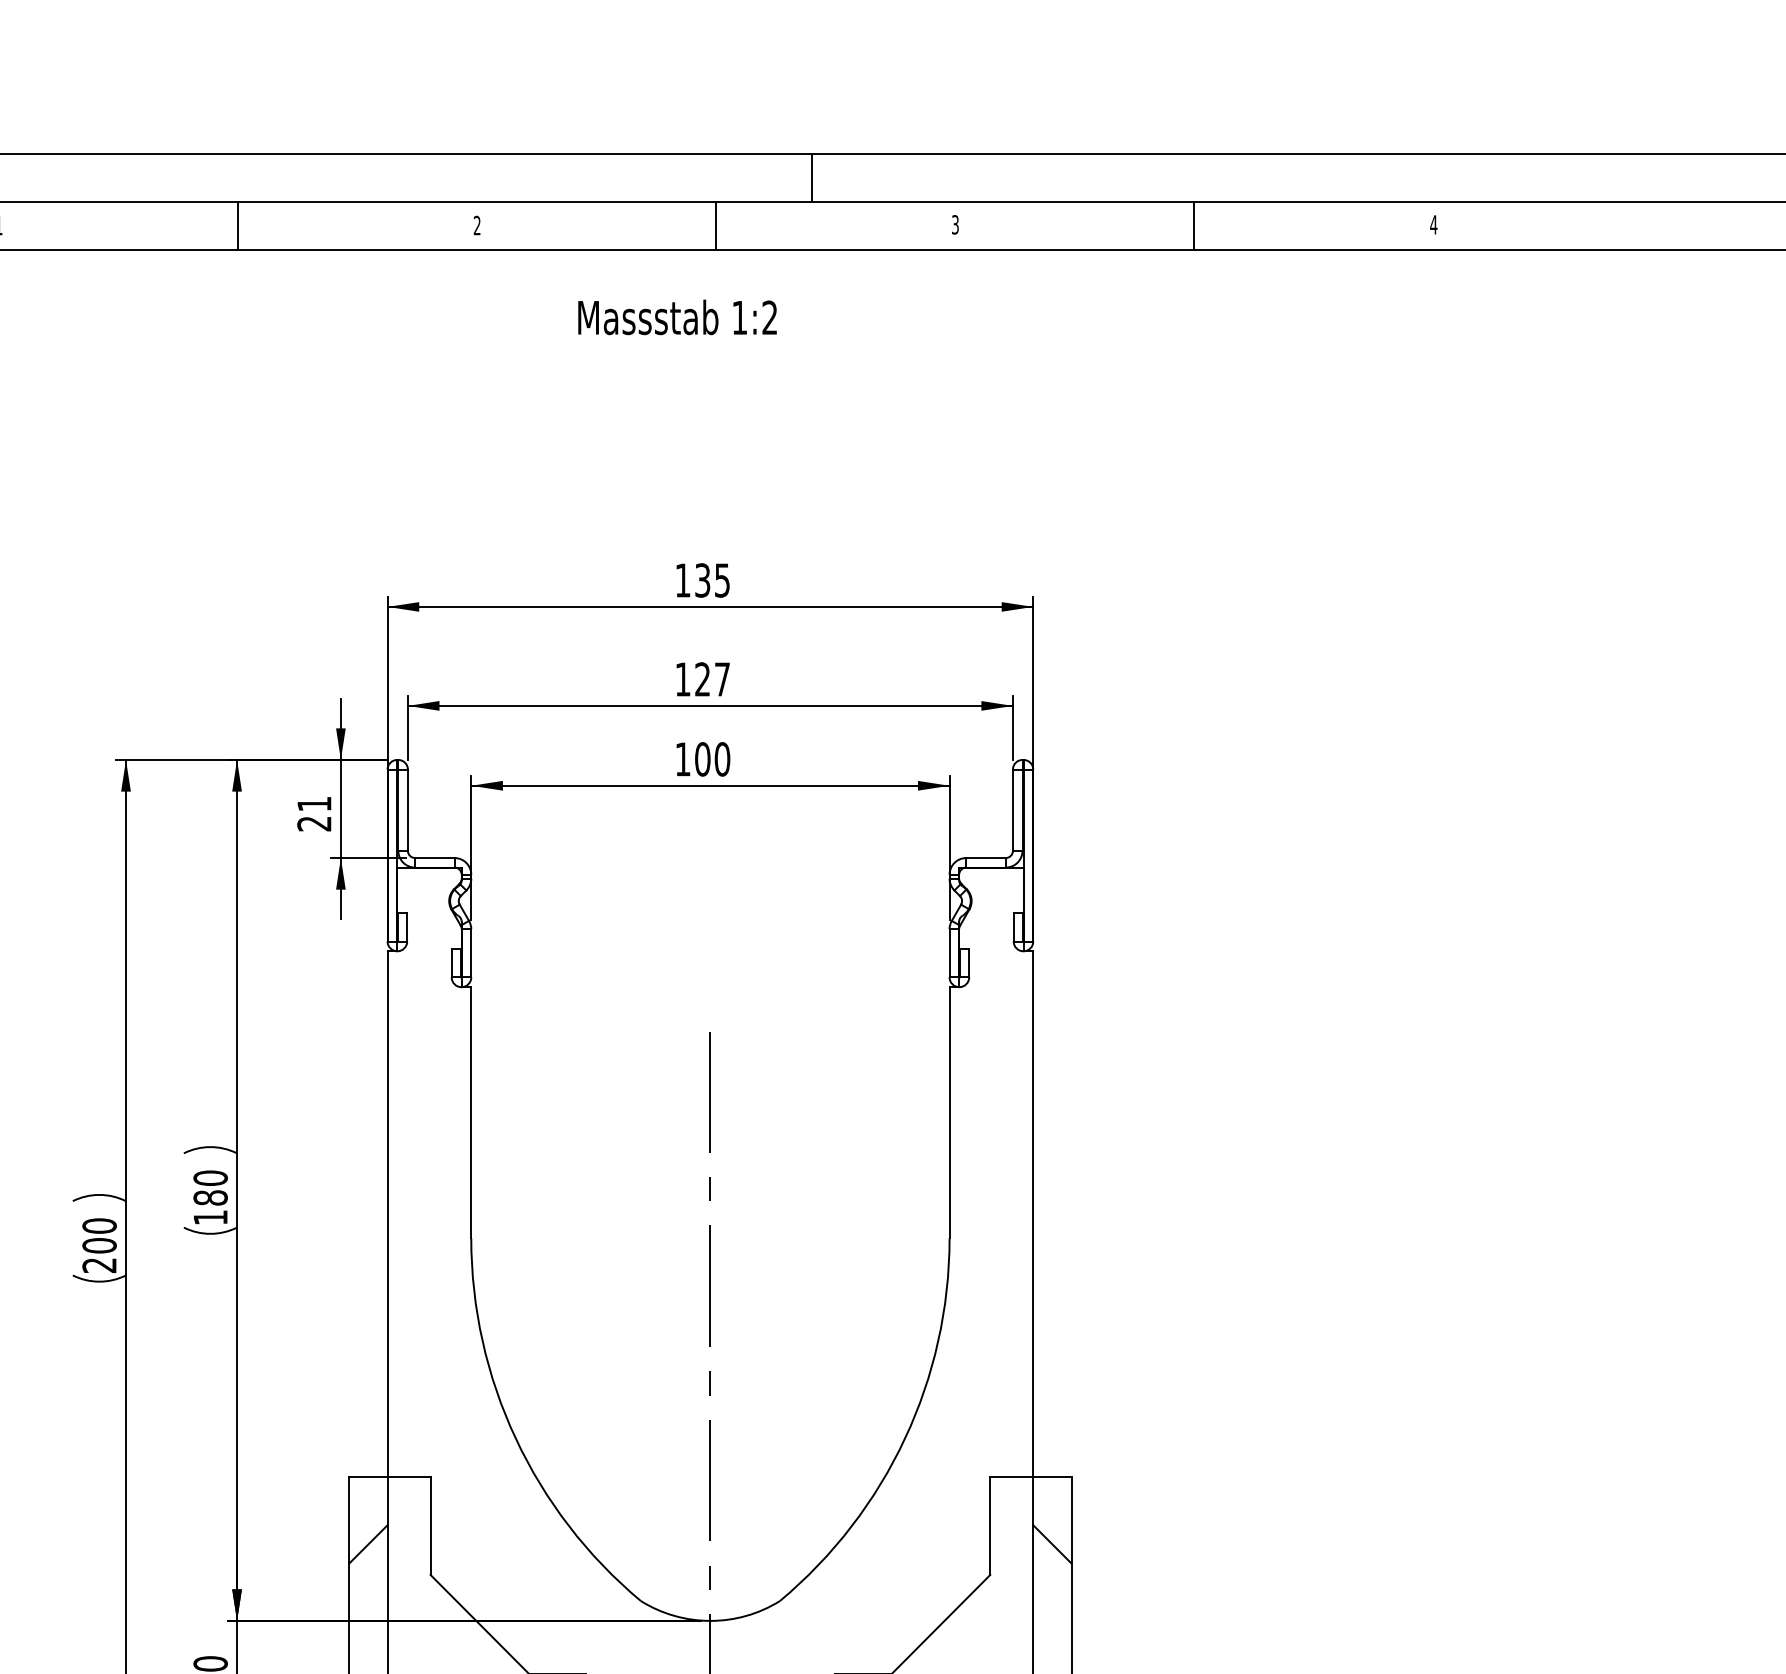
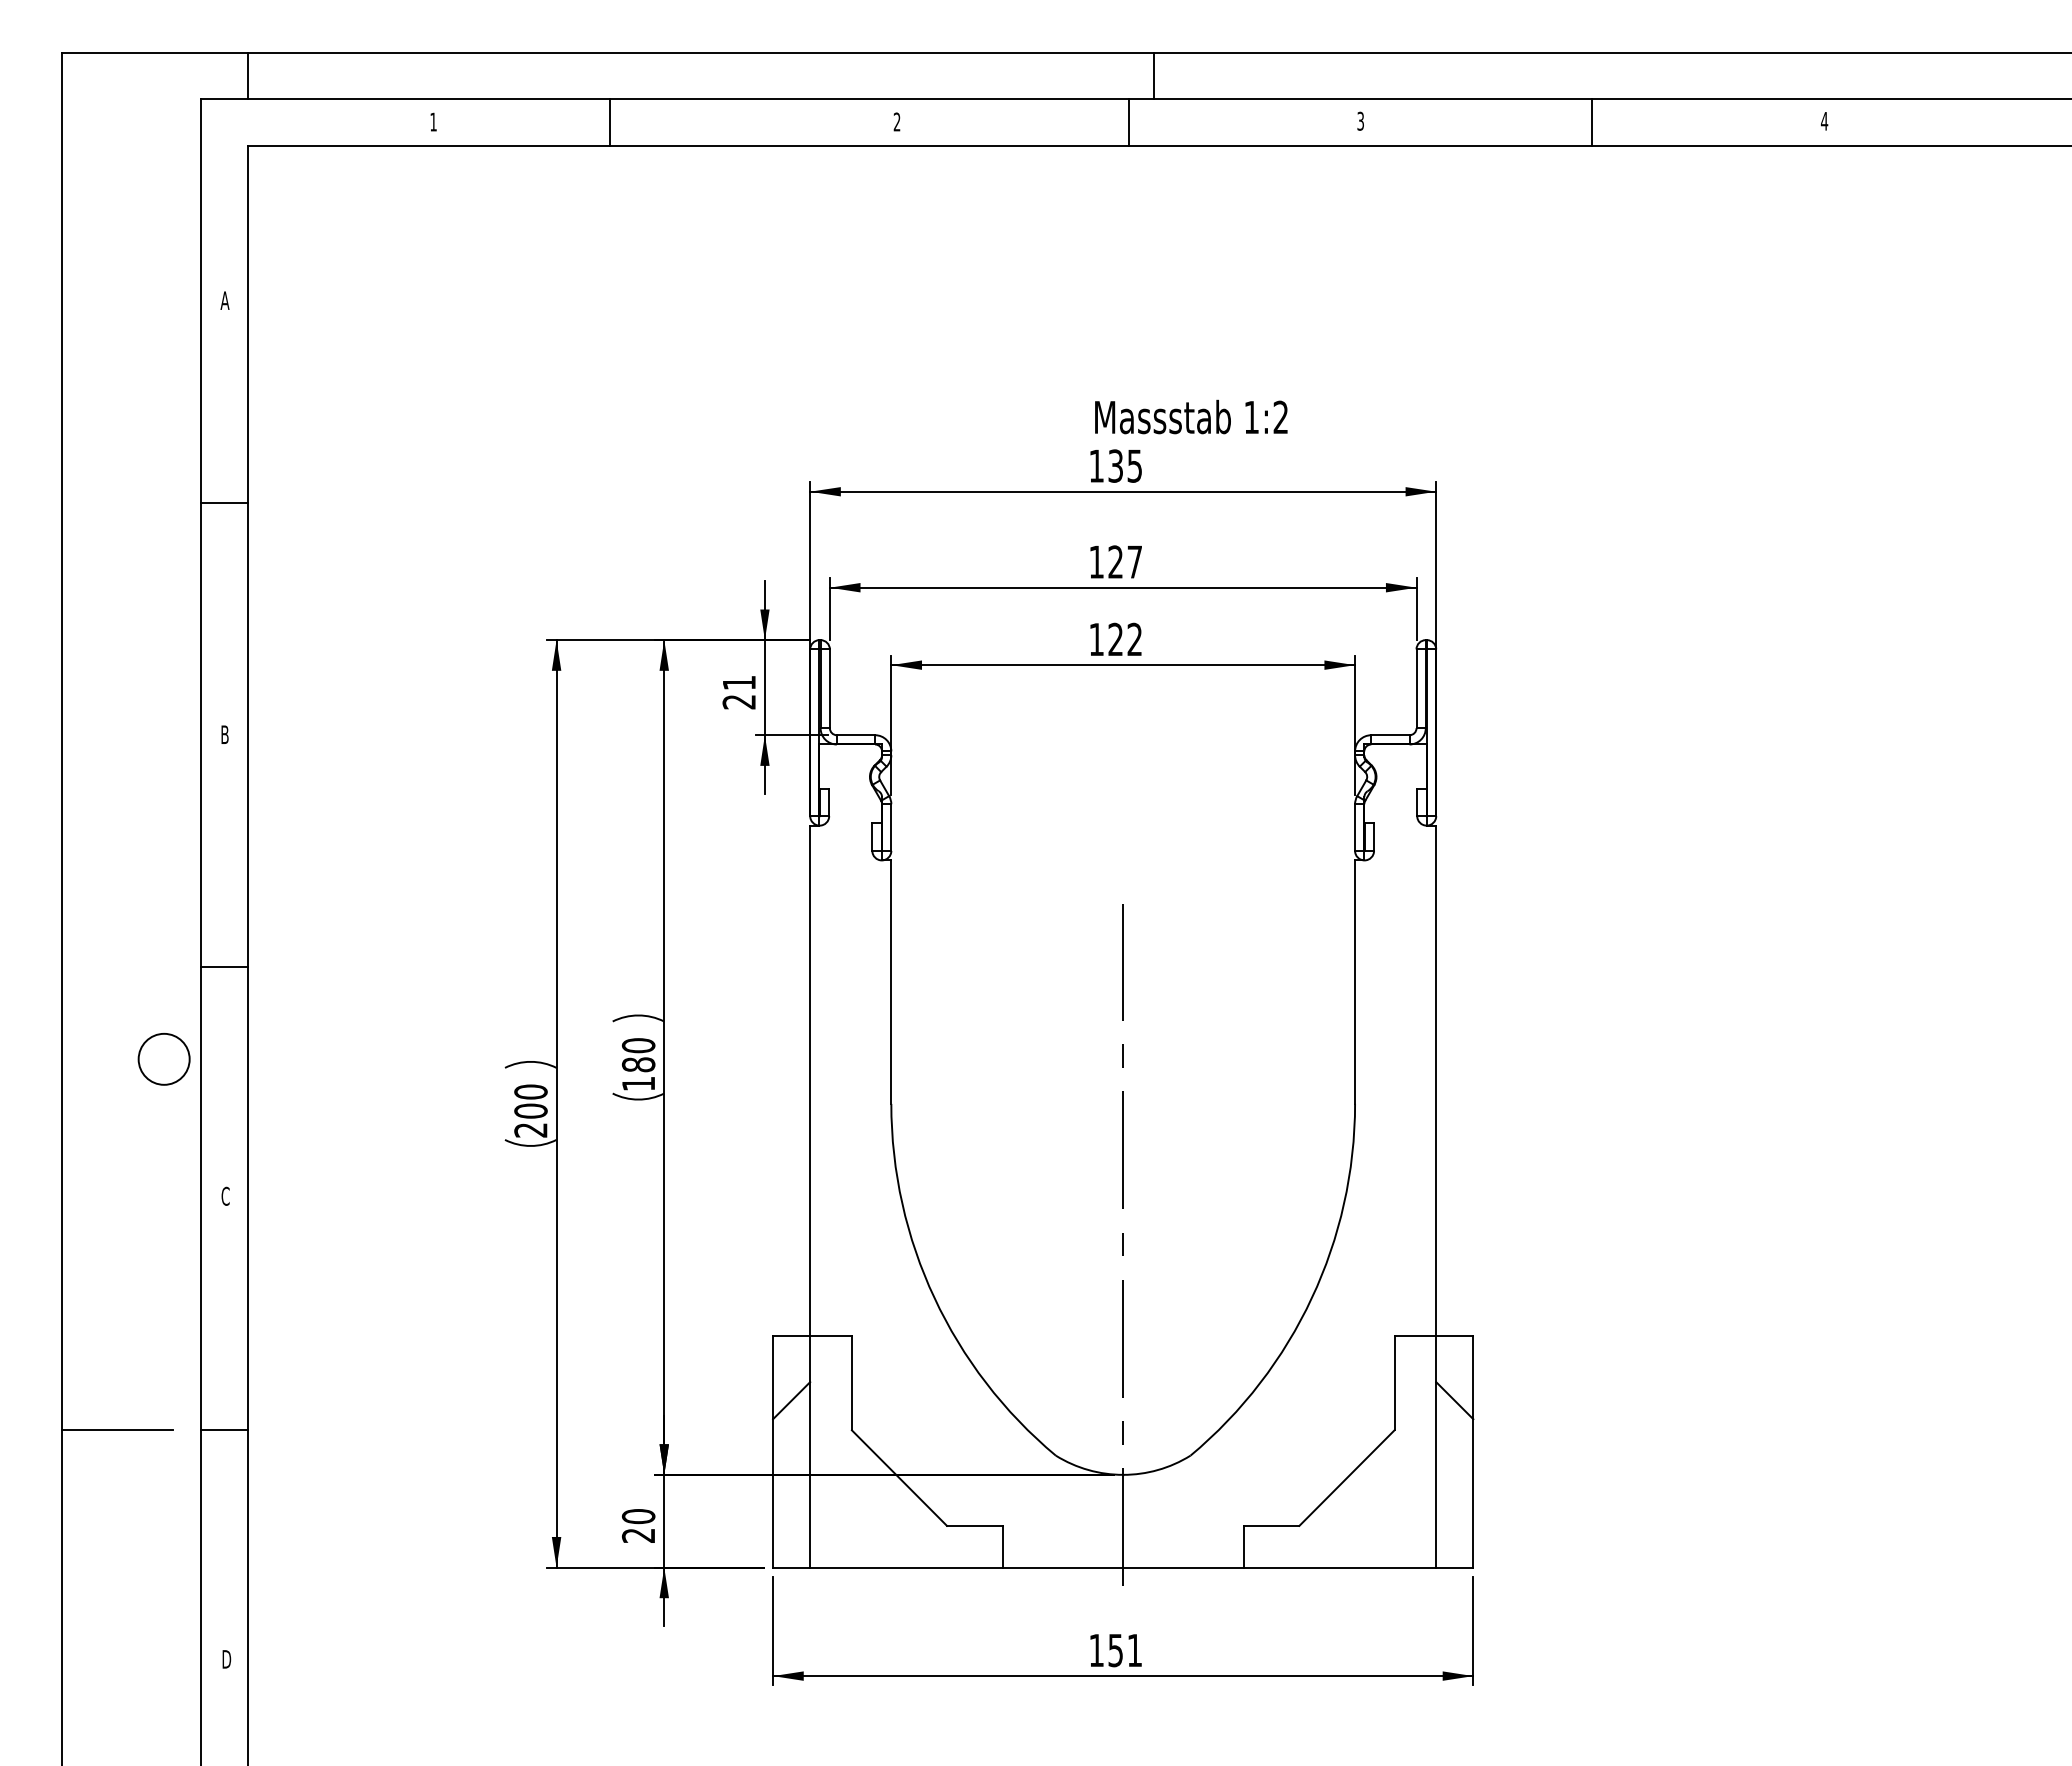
line: (811, 178) -> (1154, 76), moved
line: (238, 226) -> (610, 122), moved
text: (677, 316) -> (1191, 416), moved
text: (712, 759) -> (1125, 639), 100 -> 122

